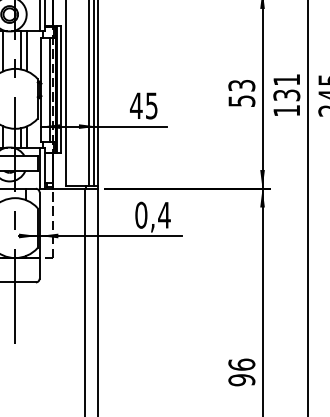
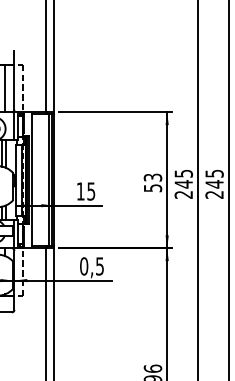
text: (286, 94) -> (183, 183), 131 -> 245
text: (136, 105) -> (80, 191), 45 -> 15
text: (163, 215) -> (99, 266), 0,4 -> 0,5

